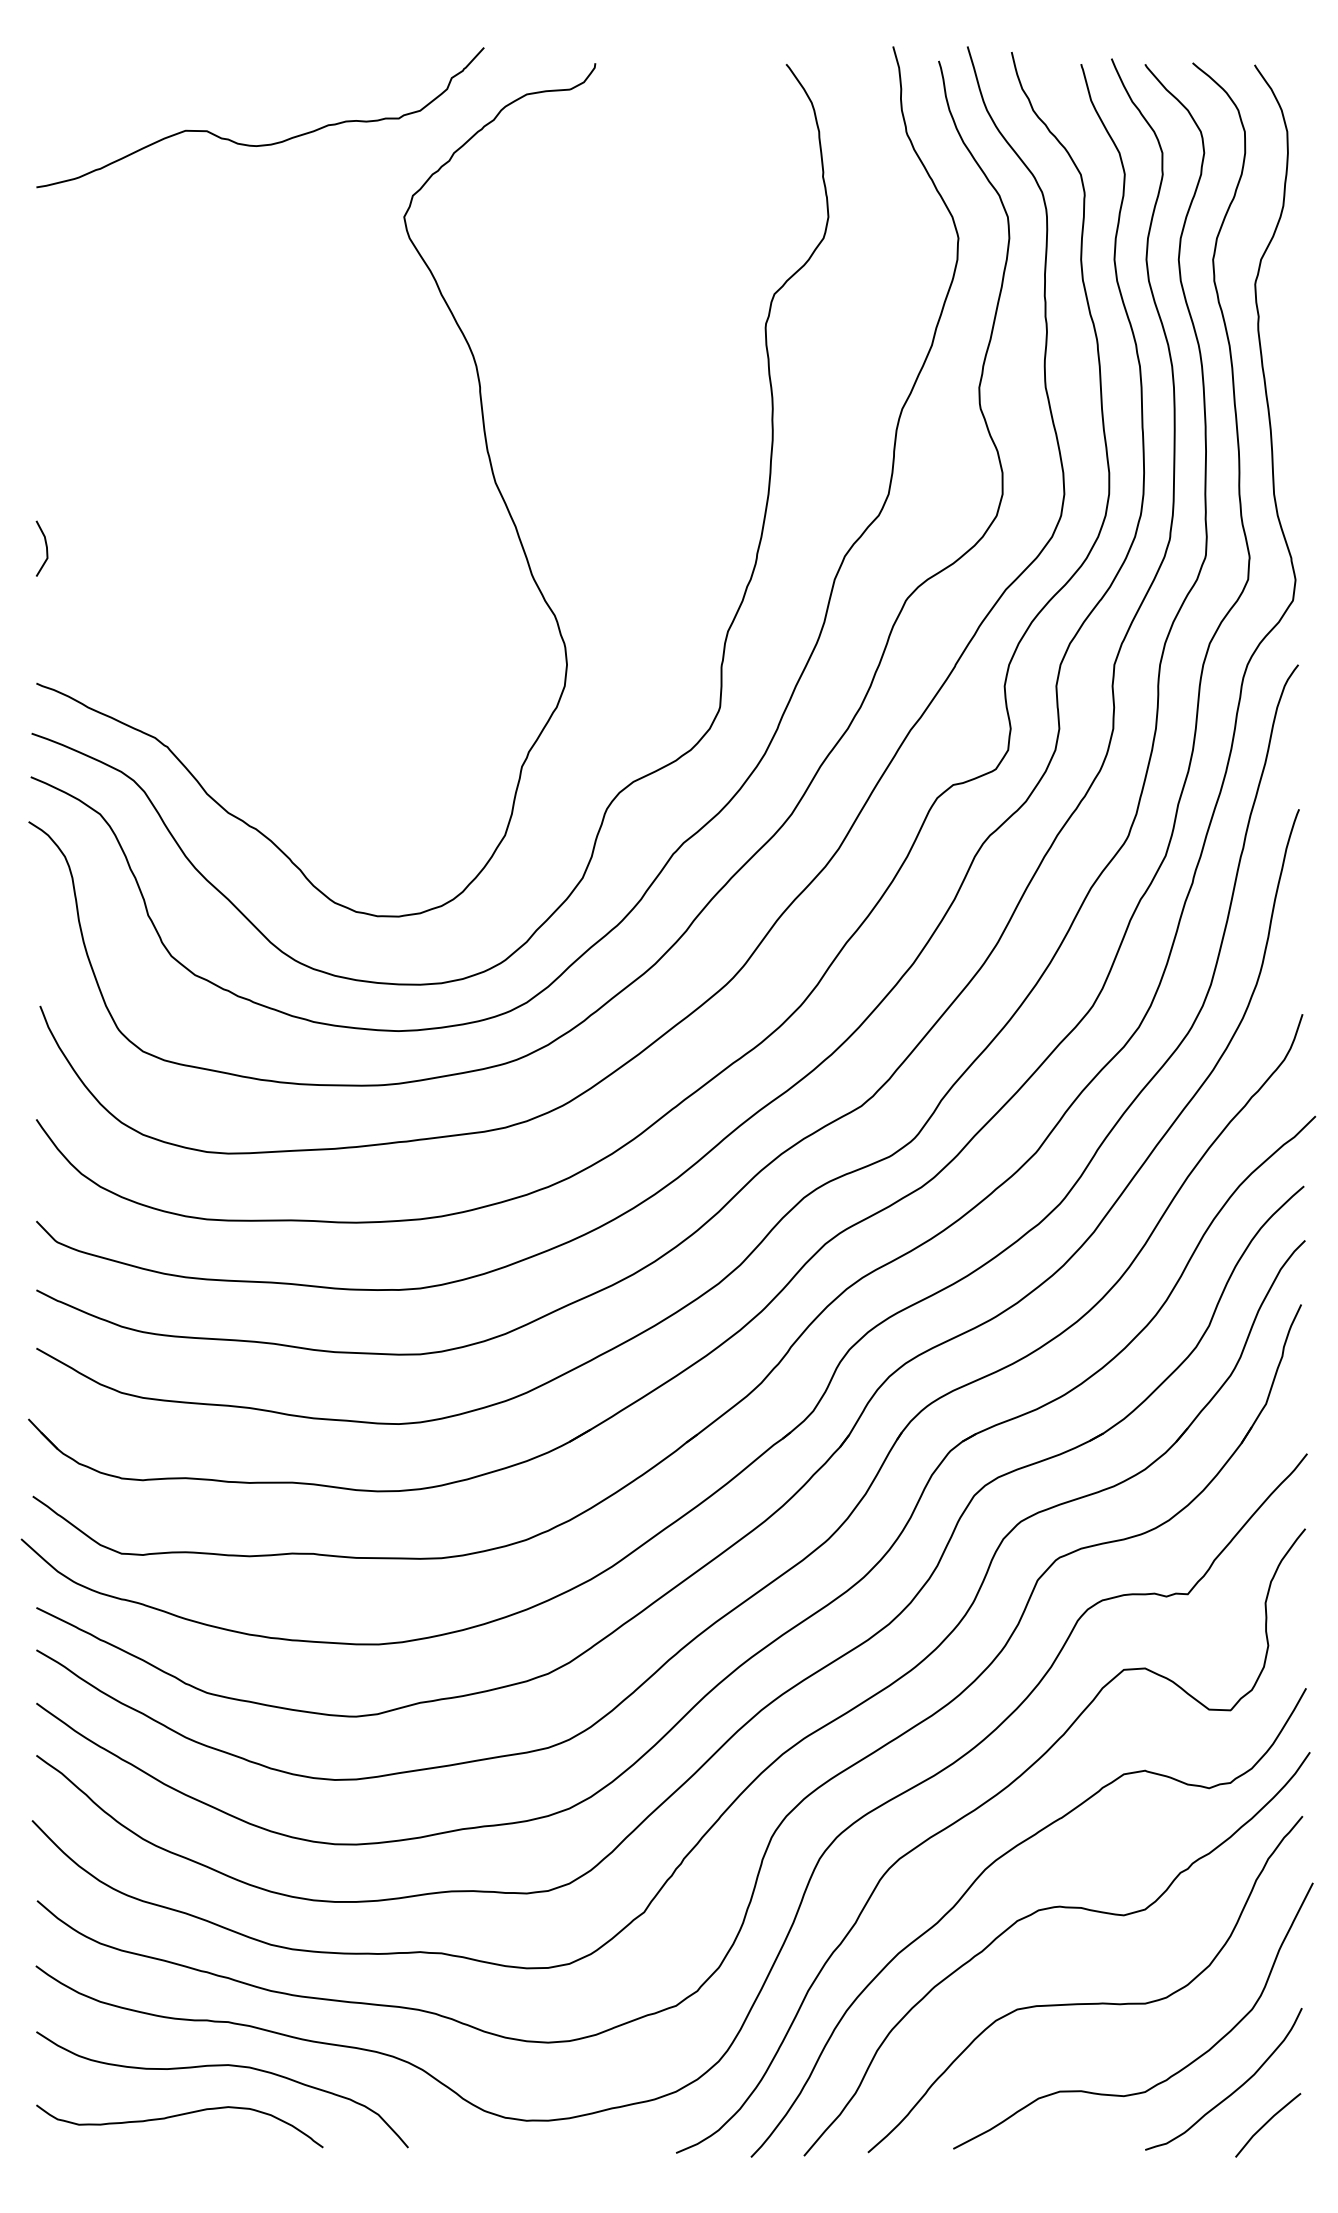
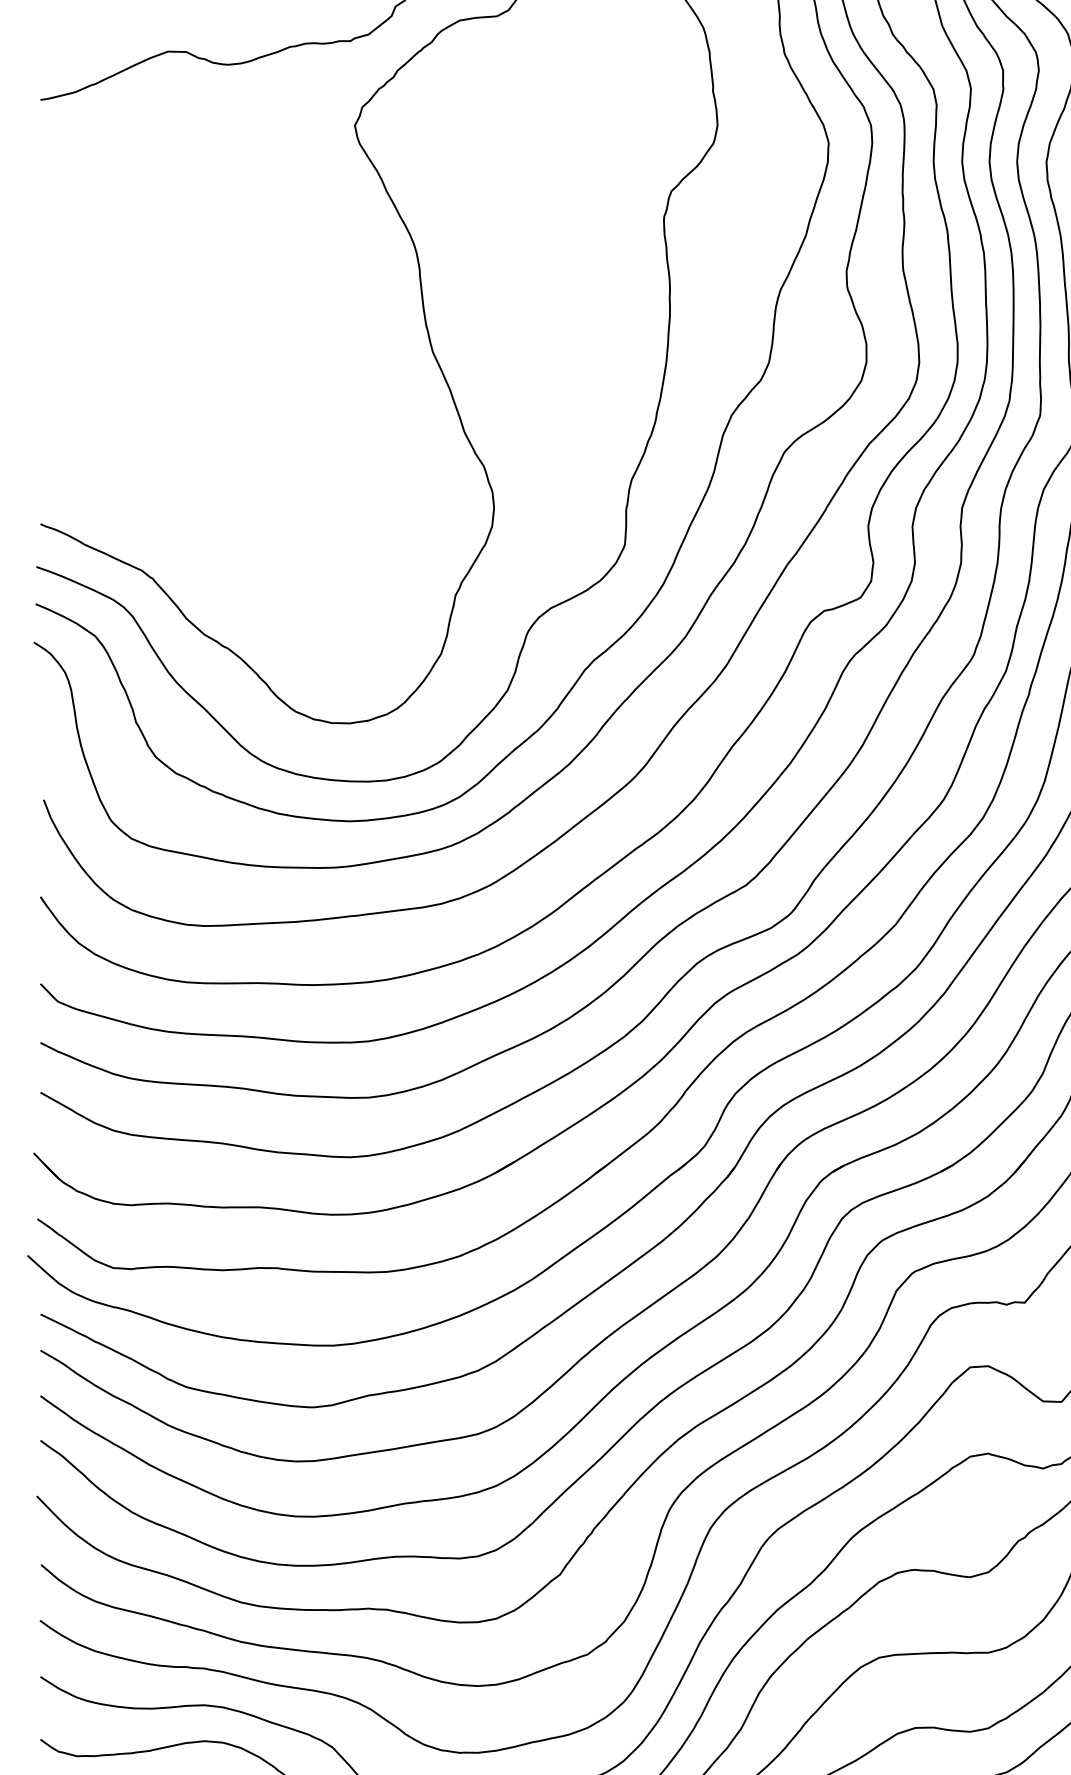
line: (45, 546) -> (48, 407), removed

